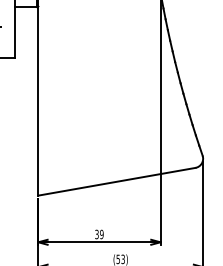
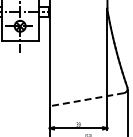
line: (116, 181) -> (86, 99), solid -> dashed

